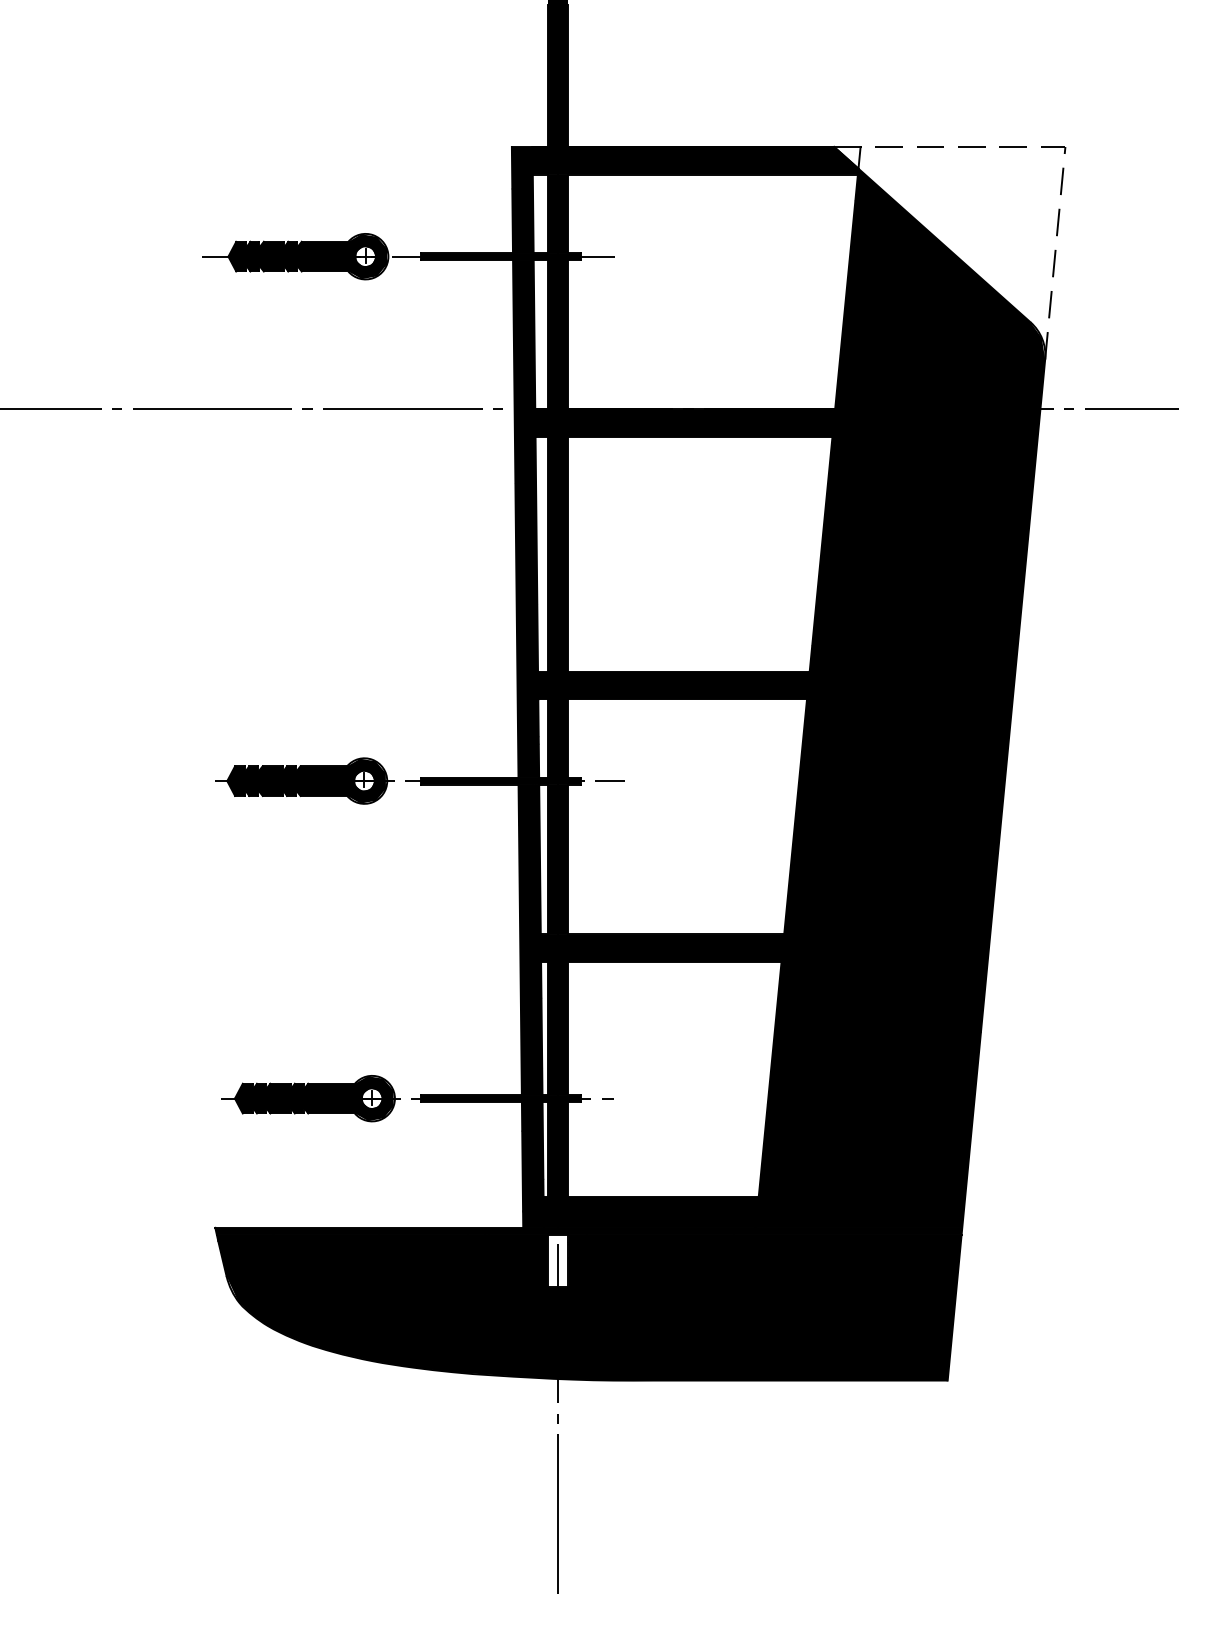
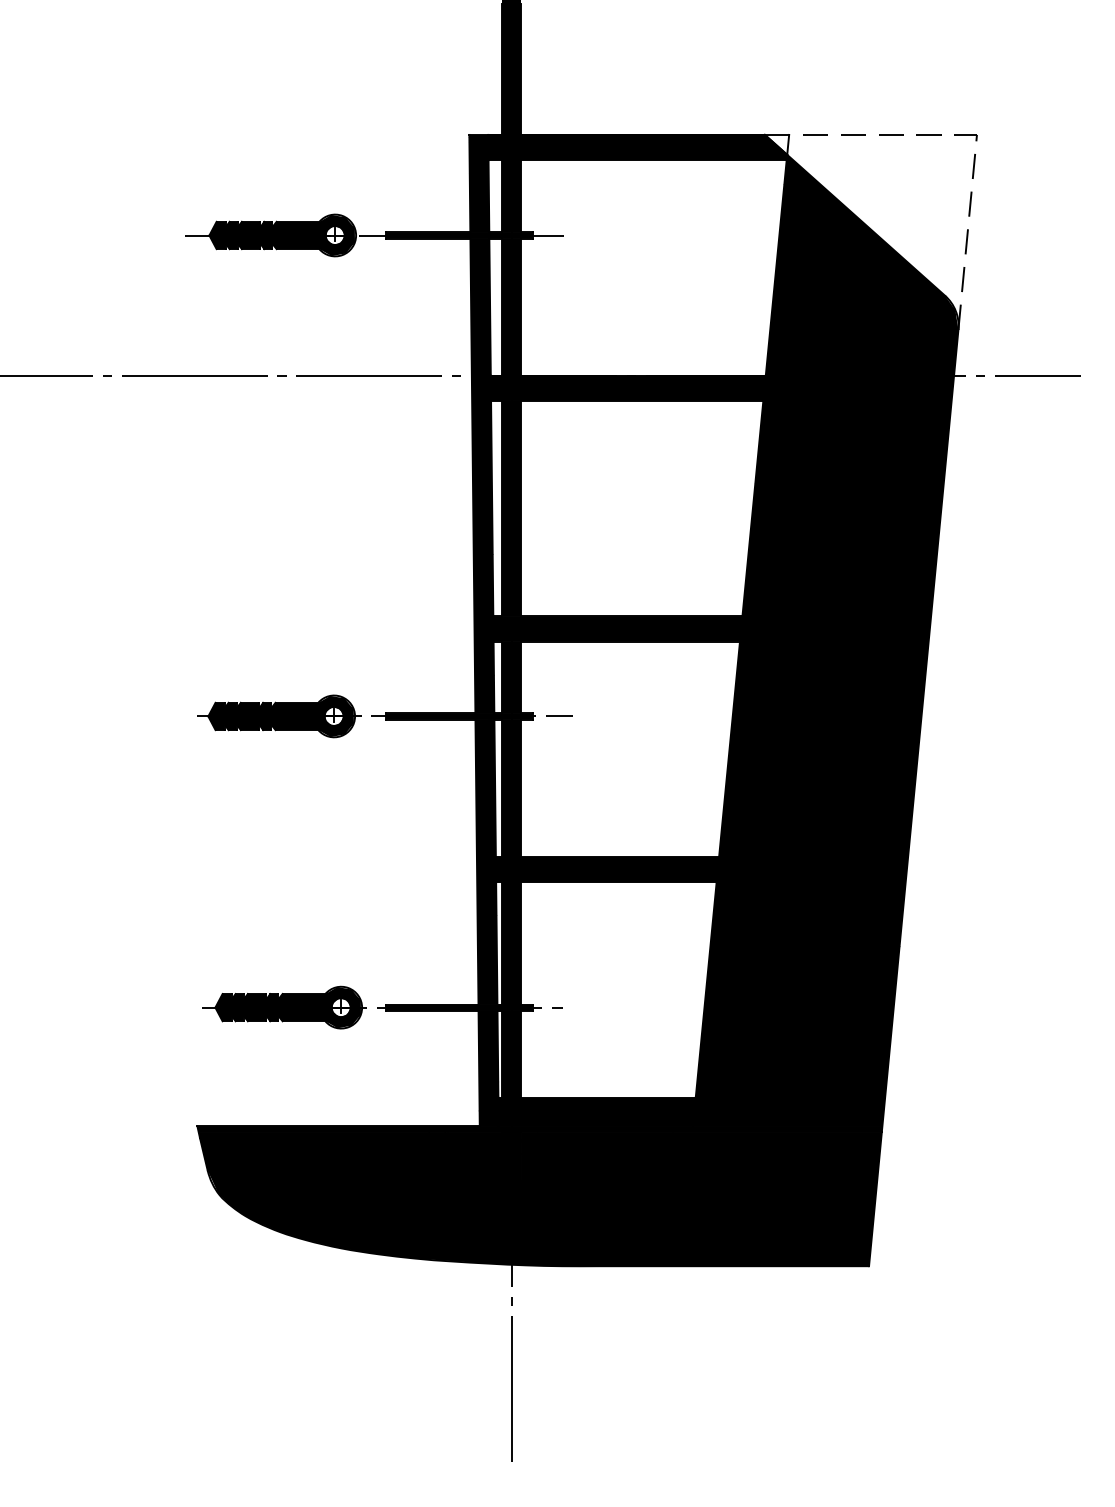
fill: (557, 1260) -> (511, 1156), added

